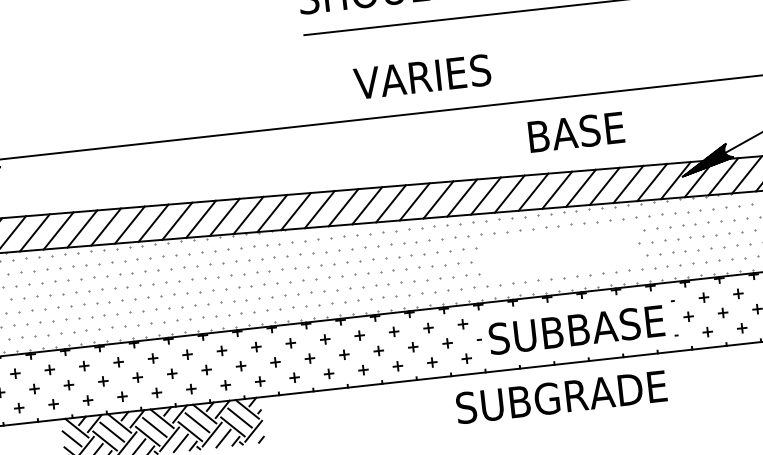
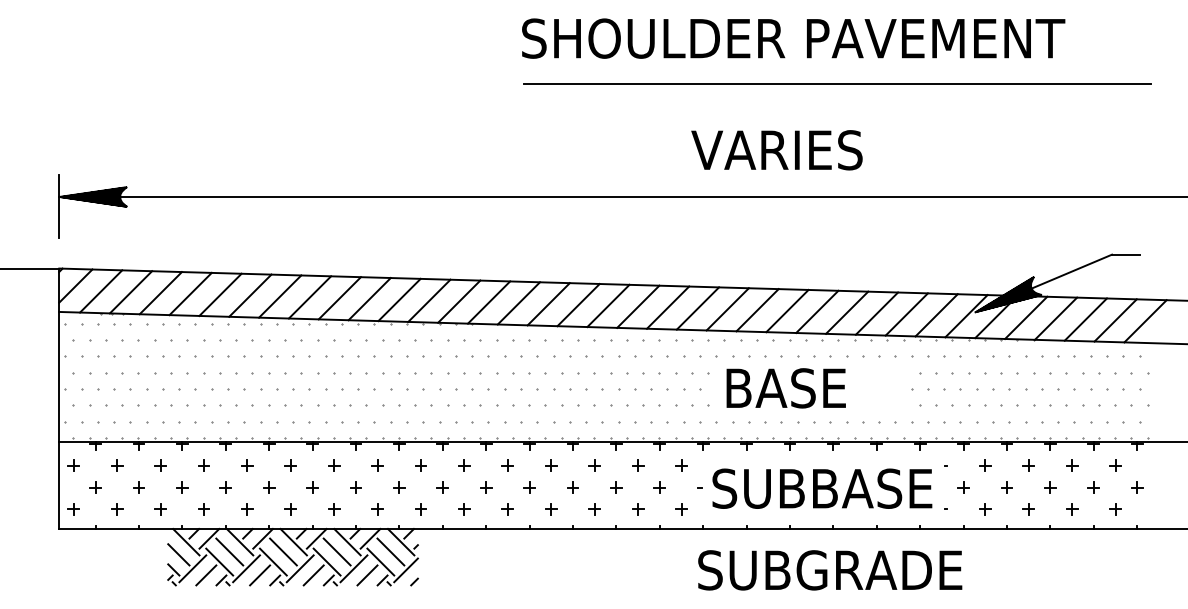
text: (422, 77) -> (776, 150), moved
text: (575, 132) -> (785, 388), moved
text: (561, 397) -> (830, 570), moved

